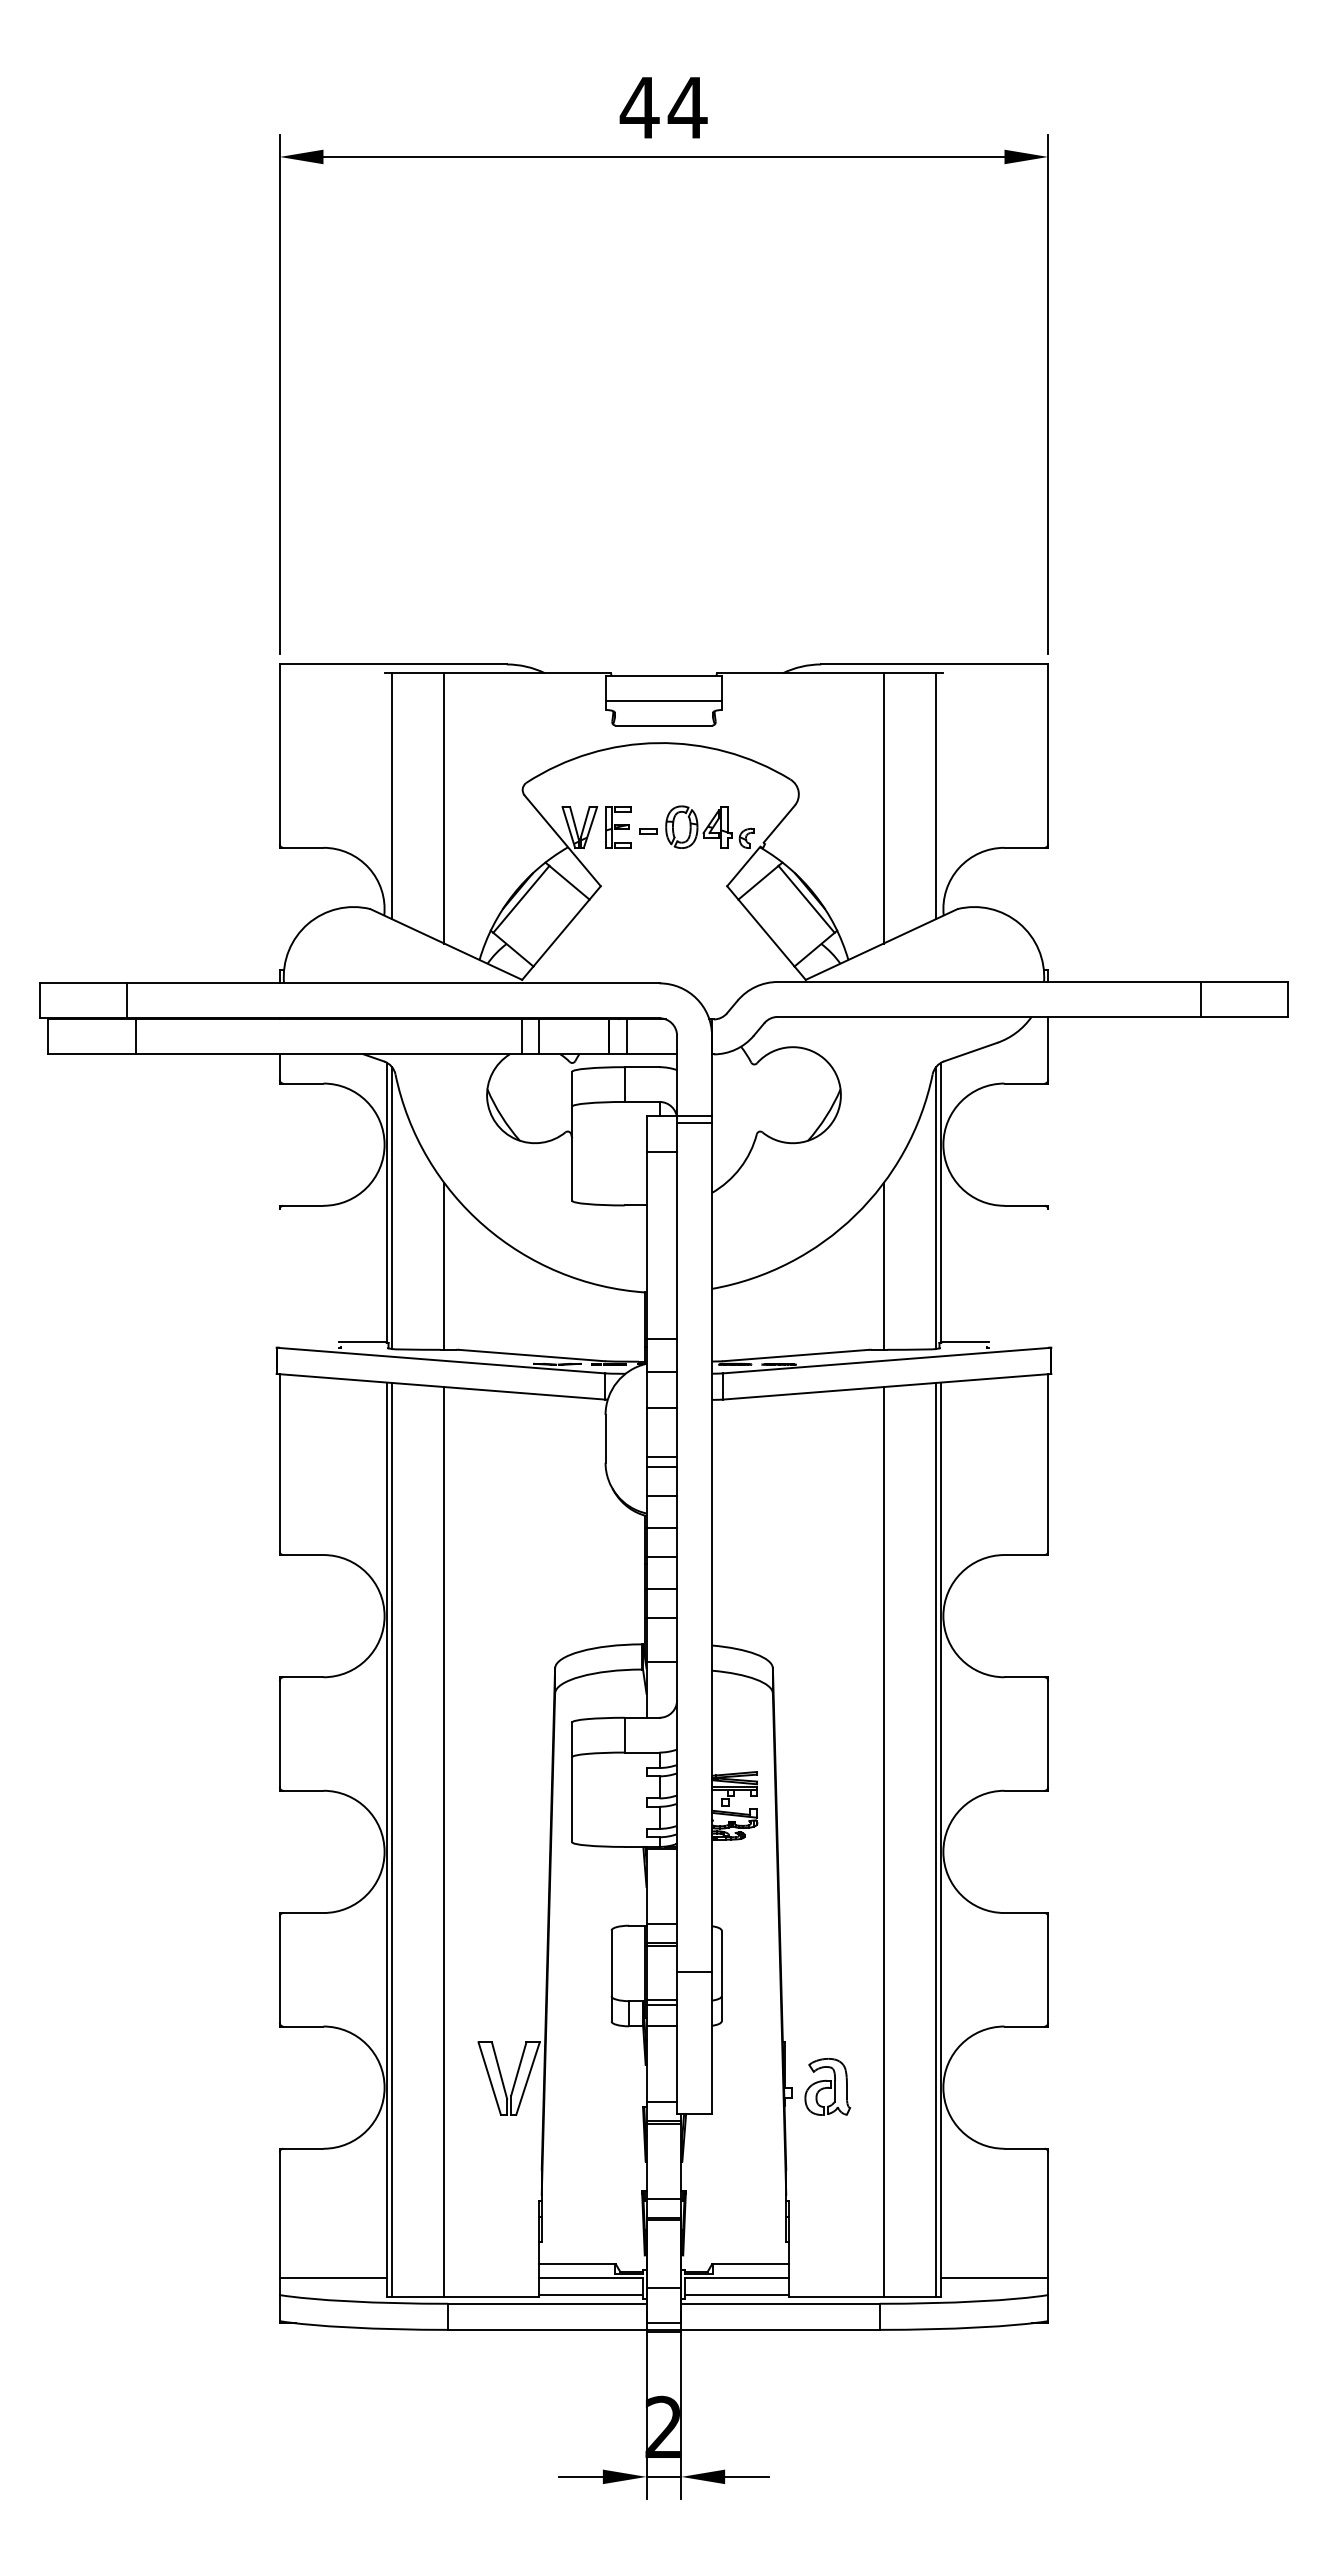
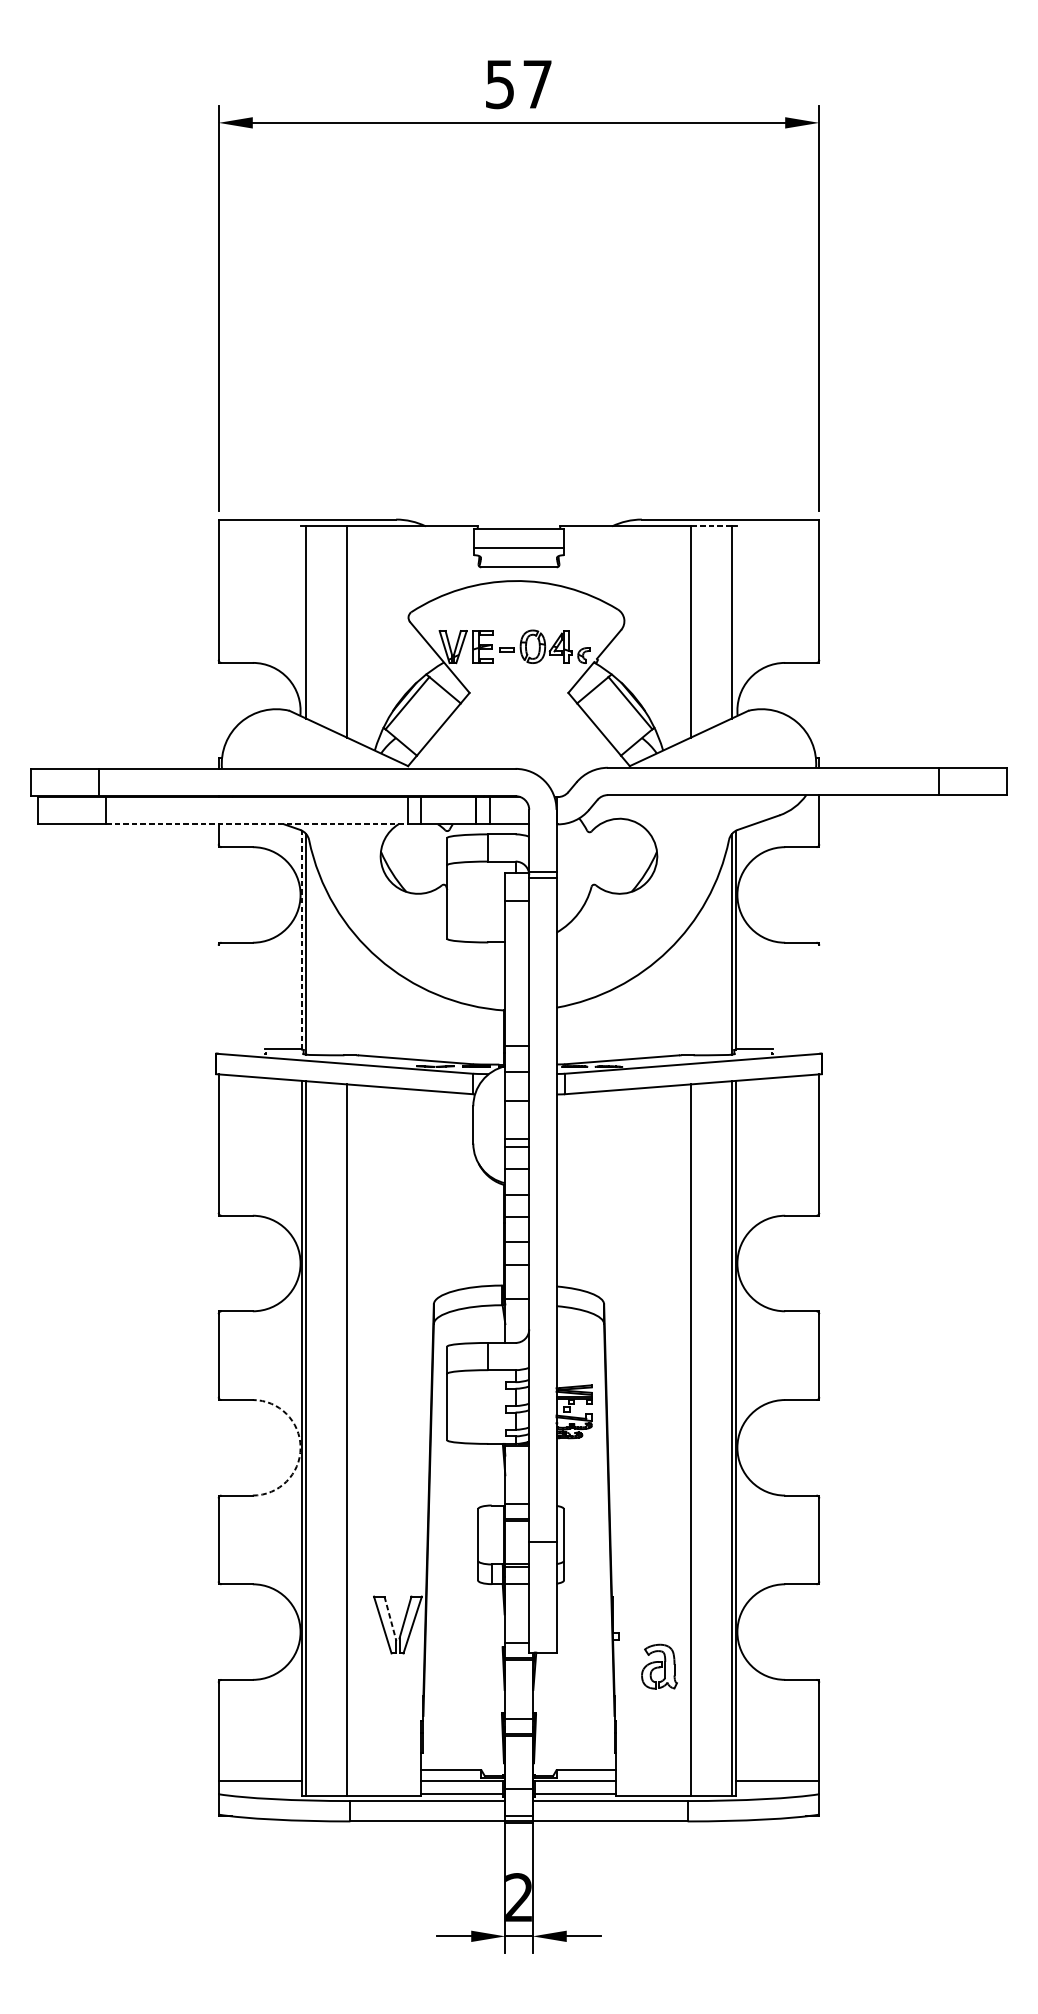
text: (663, 108) -> (518, 84), 44 -> 57
line: (909, 673) -> (710, 526), solid -> dashed
line: (328, 1054) -> (256, 824), solid -> dashed
line: (386, 1202) -> (302, 940), solid -> dashed
line: (444, 1265) -> (347, 989), removed
line: (883, 1266) -> (690, 990), removed
arc: (384, 1851) -> (300, 1447), solid -> dashed
line: (499, 2071) -> (390, 1619), solid -> dashed
part: (827, 2086) -> (659, 1666), moved

